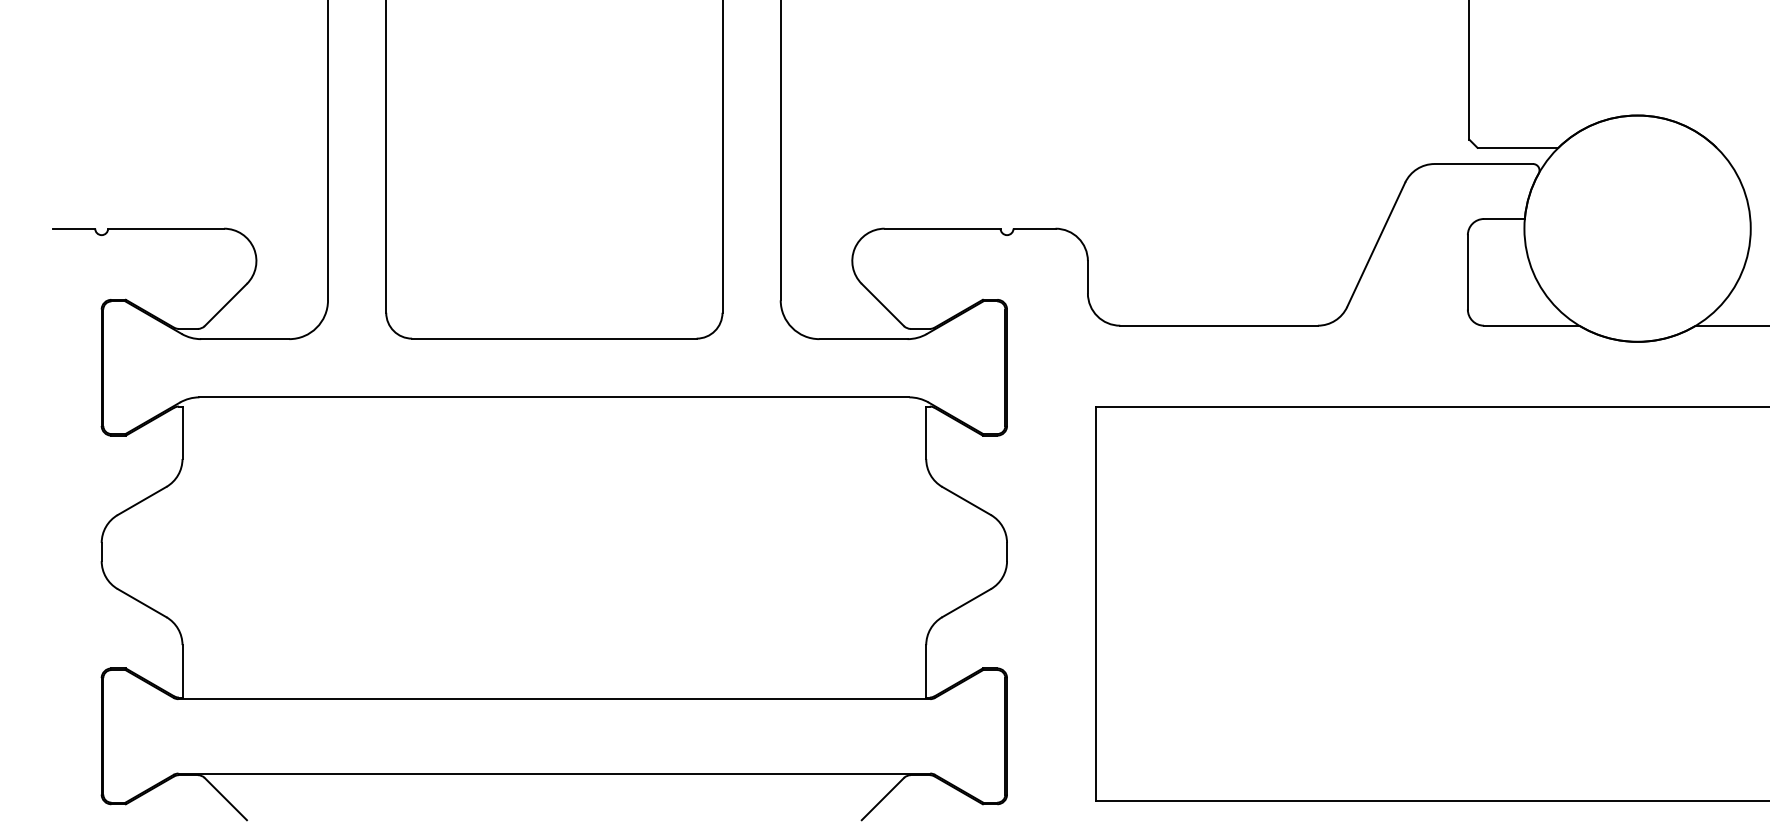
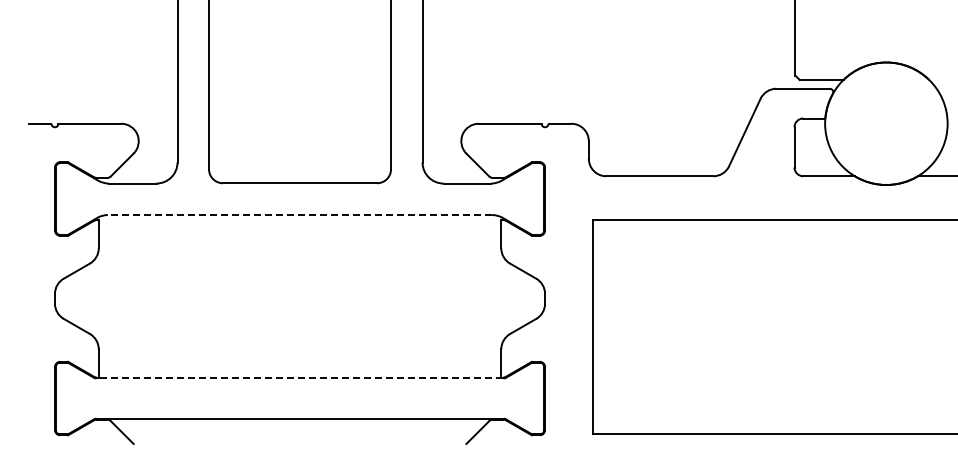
line: (553, 398) -> (299, 215), solid -> dashed
line: (553, 699) -> (299, 378), solid -> dashed

